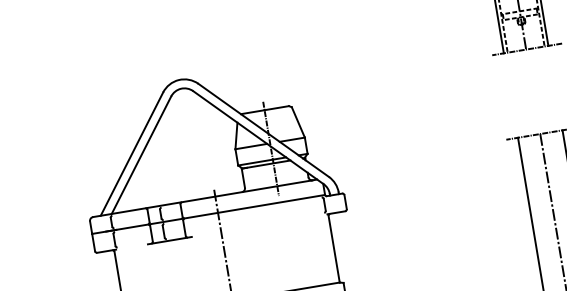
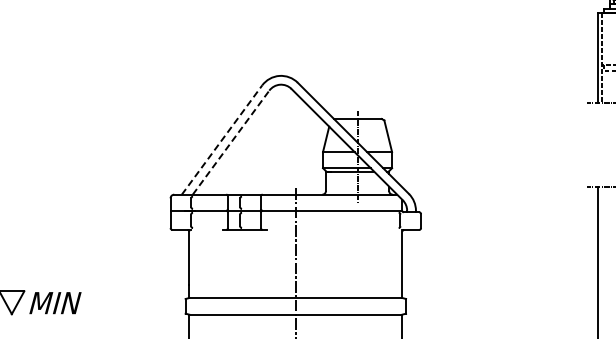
line: (132, 154) -> (222, 140), solid -> dashed
line: (141, 155) -> (231, 142), solid -> dashed

